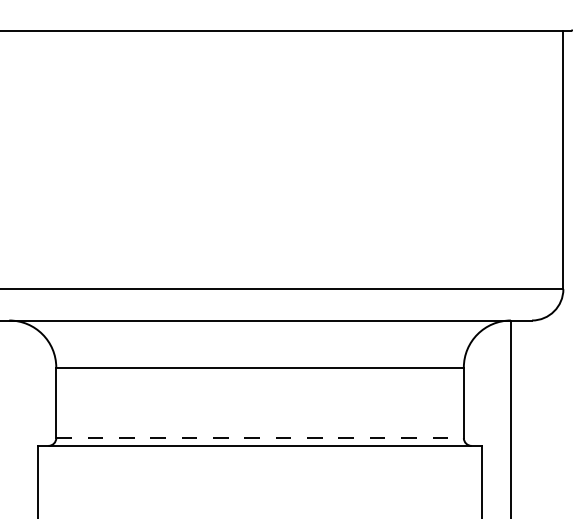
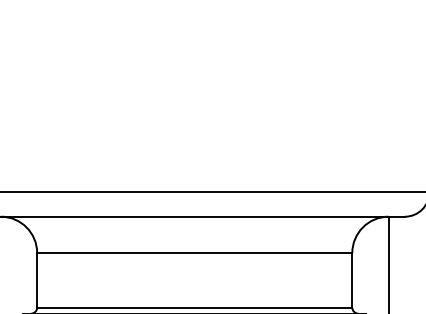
line: (260, 438) -> (195, 307), dashed -> solid

